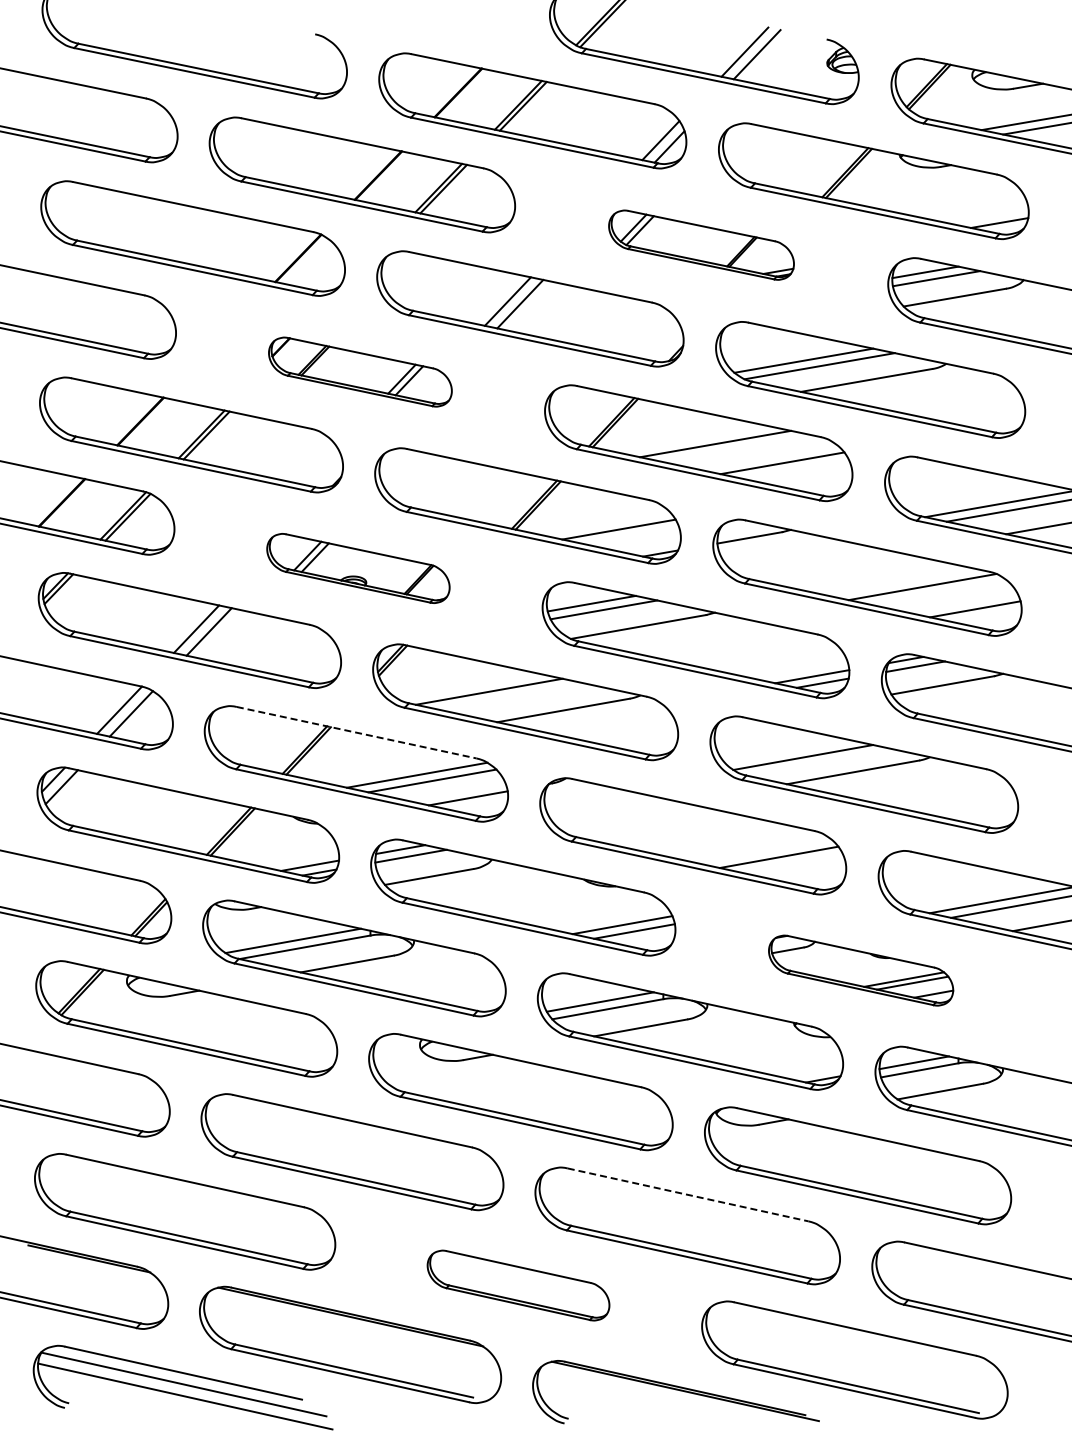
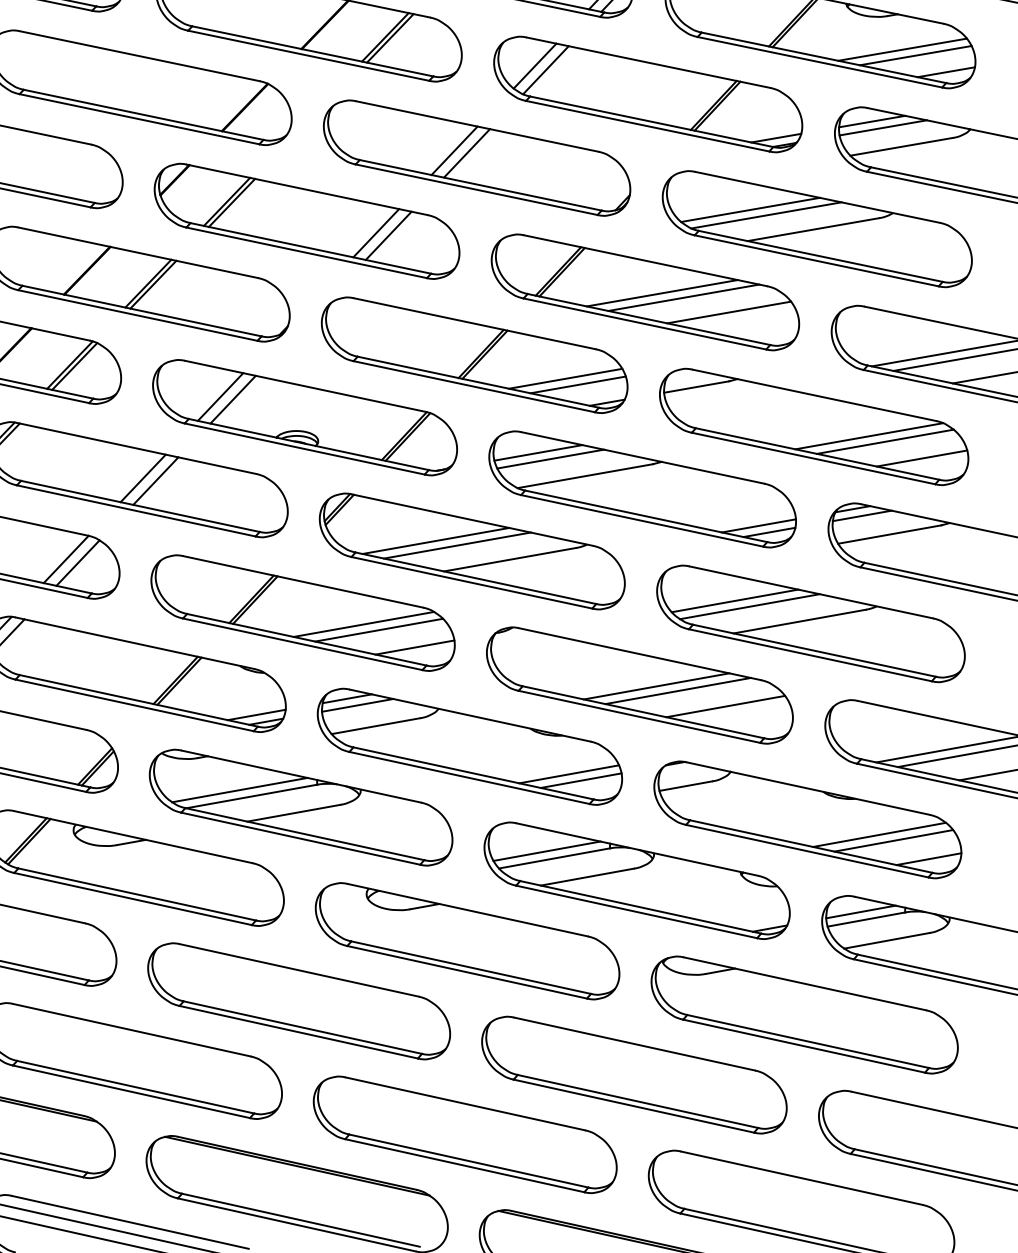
line: (955, 200) -> (902, 49), added
line: (968, 206) -> (915, 55), added
part: (701, 244) -> (648, 93), size x1.67
part: (360, 371) -> (307, 220), size x1.67
line: (736, 448) -> (683, 297), added
line: (631, 535) -> (578, 384), added
part: (358, 568) -> (305, 417), size x1.67
line: (938, 592) -> (885, 441), added
line: (510, 696) -> (457, 545), added
line: (356, 732) -> (303, 581), dashed -> solid
line: (788, 751) -> (735, 600), added
line: (709, 837) -> (656, 686), added
line: (731, 841) -> (678, 690), added
part: (860, 970) -> (807, 819), size x1.67
line: (688, 1194) -> (635, 1043), dashed -> solid
part: (518, 1285) -> (465, 1134), size x1.67

